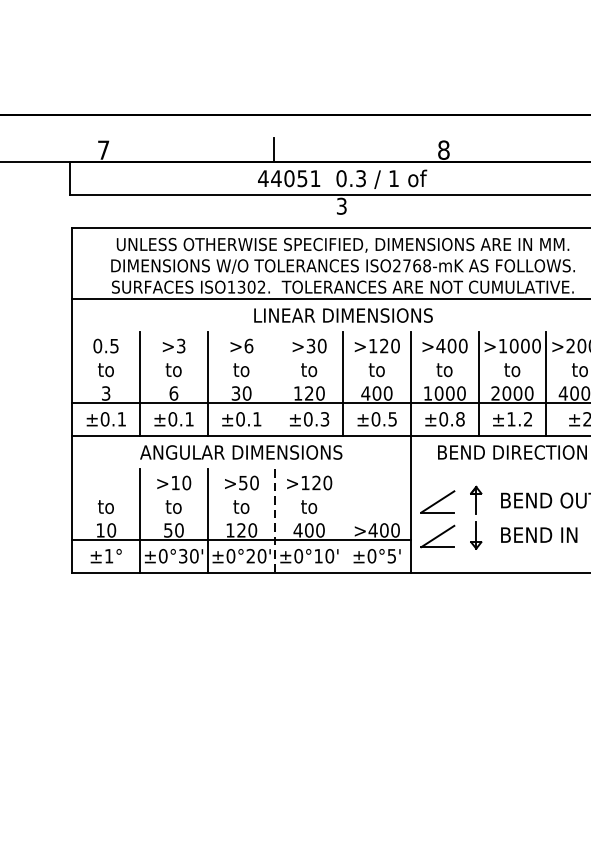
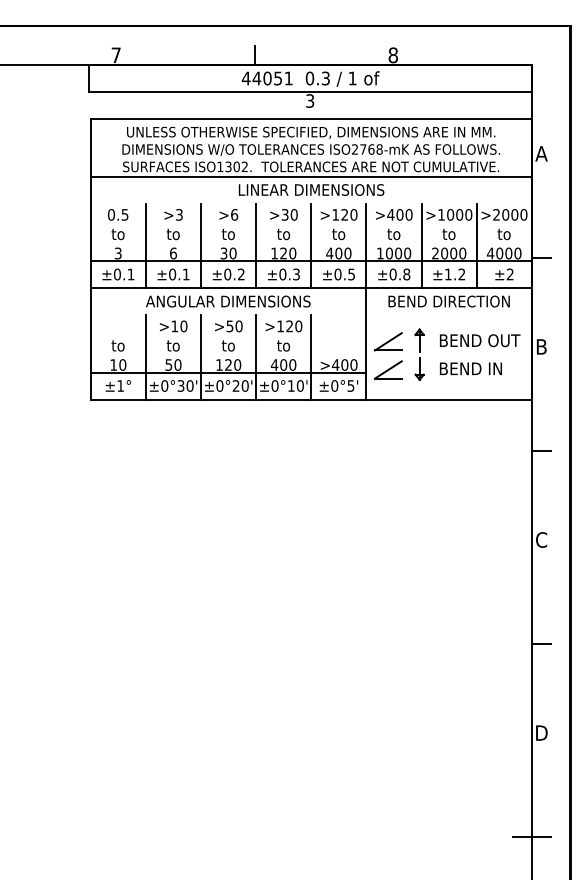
line: (275, 383) -> (256, 245), added
text: (257, 419) -> (241, 274), ±0.1 -> ±0.2
line: (275, 521) -> (256, 357), dashed -> solid
line: (343, 521) -> (311, 357), added

